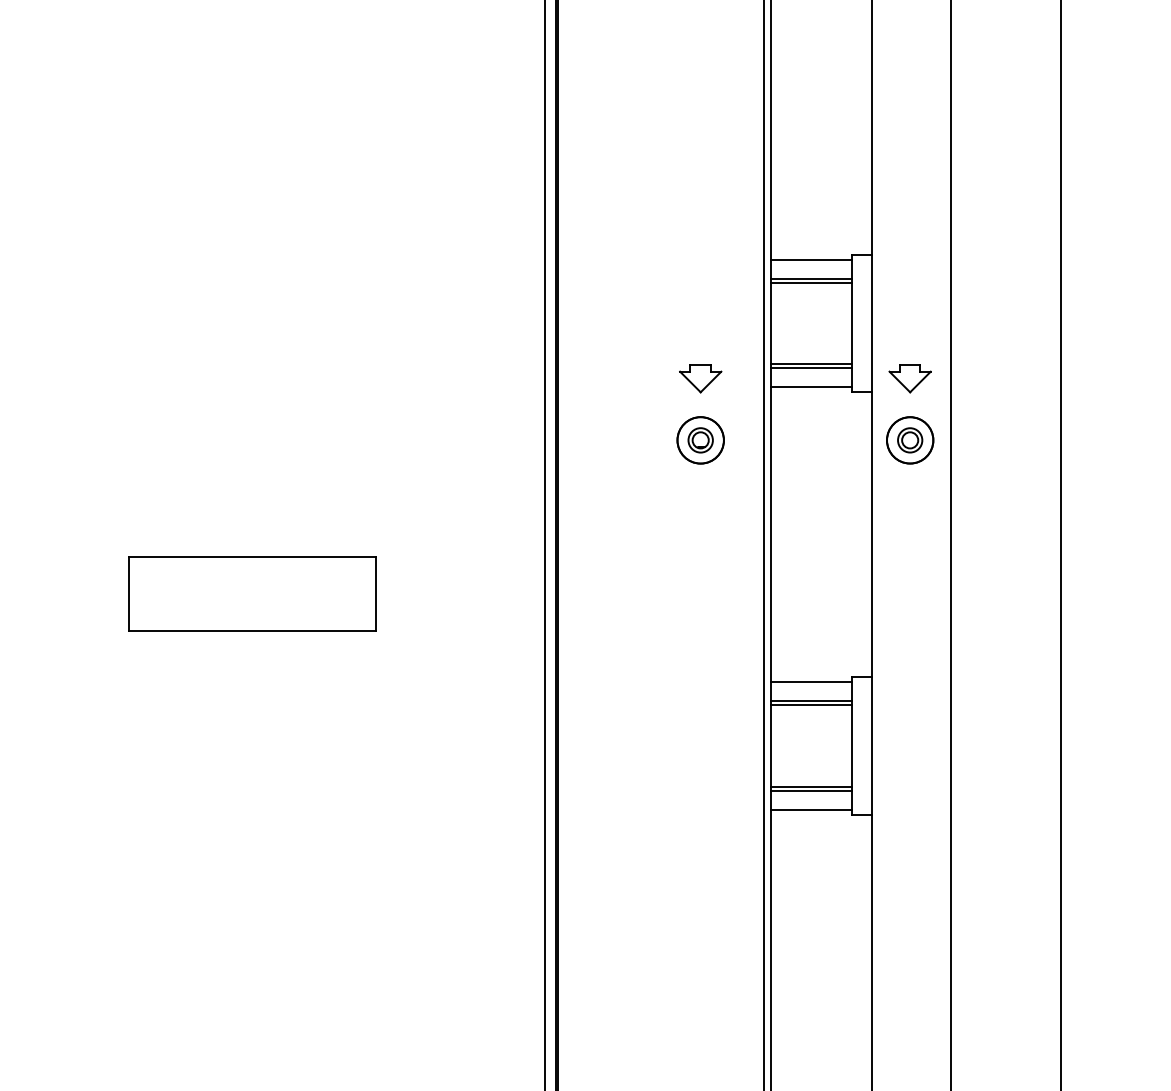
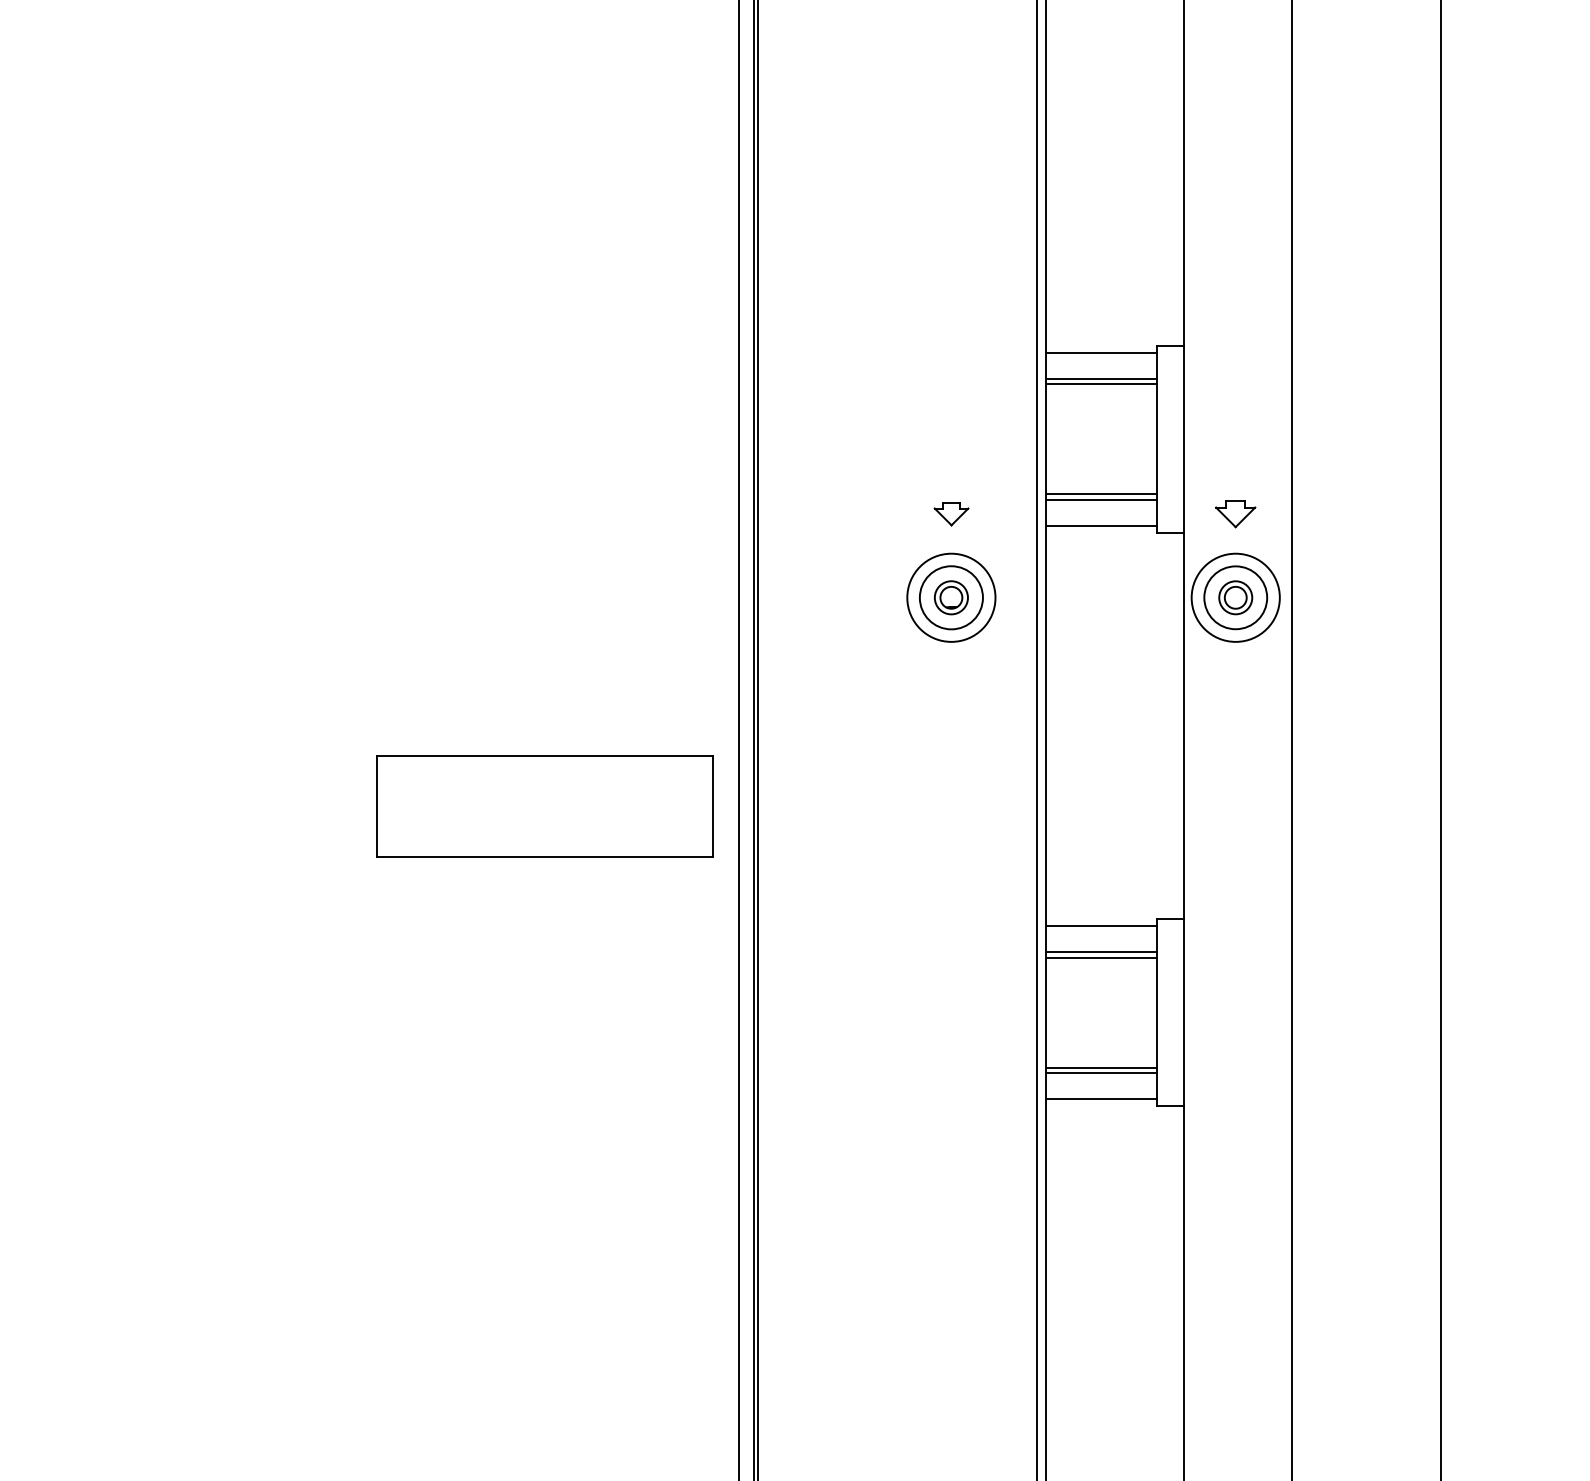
part: (700, 378) -> (951, 513), size x0.6
part: (909, 378) -> (1234, 513), size x0.7
circle: (700, 440) -> (951, 597), size x1.4
circle: (909, 440) -> (1234, 597), size x1.4
part: (252, 593) -> (545, 805), moved

